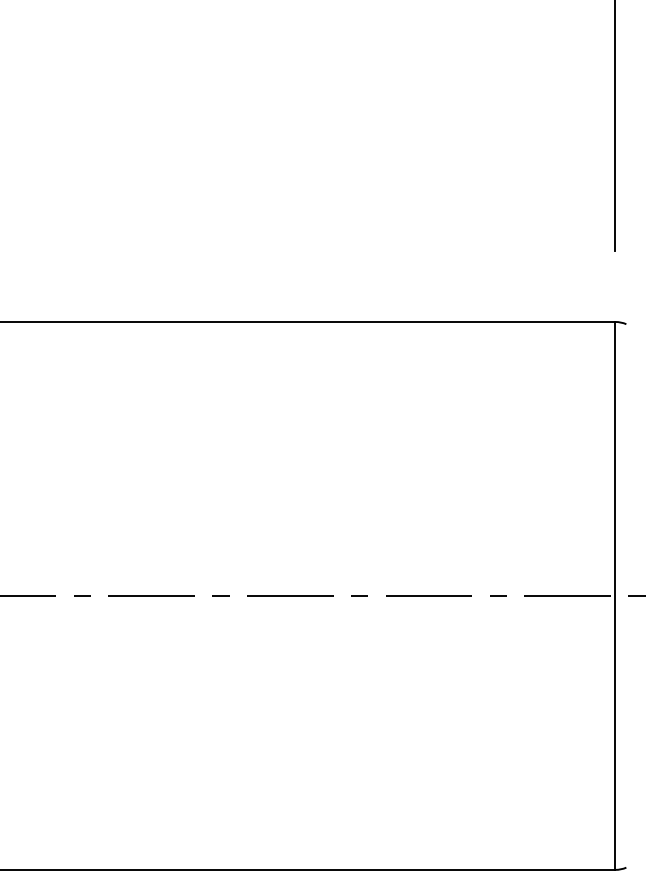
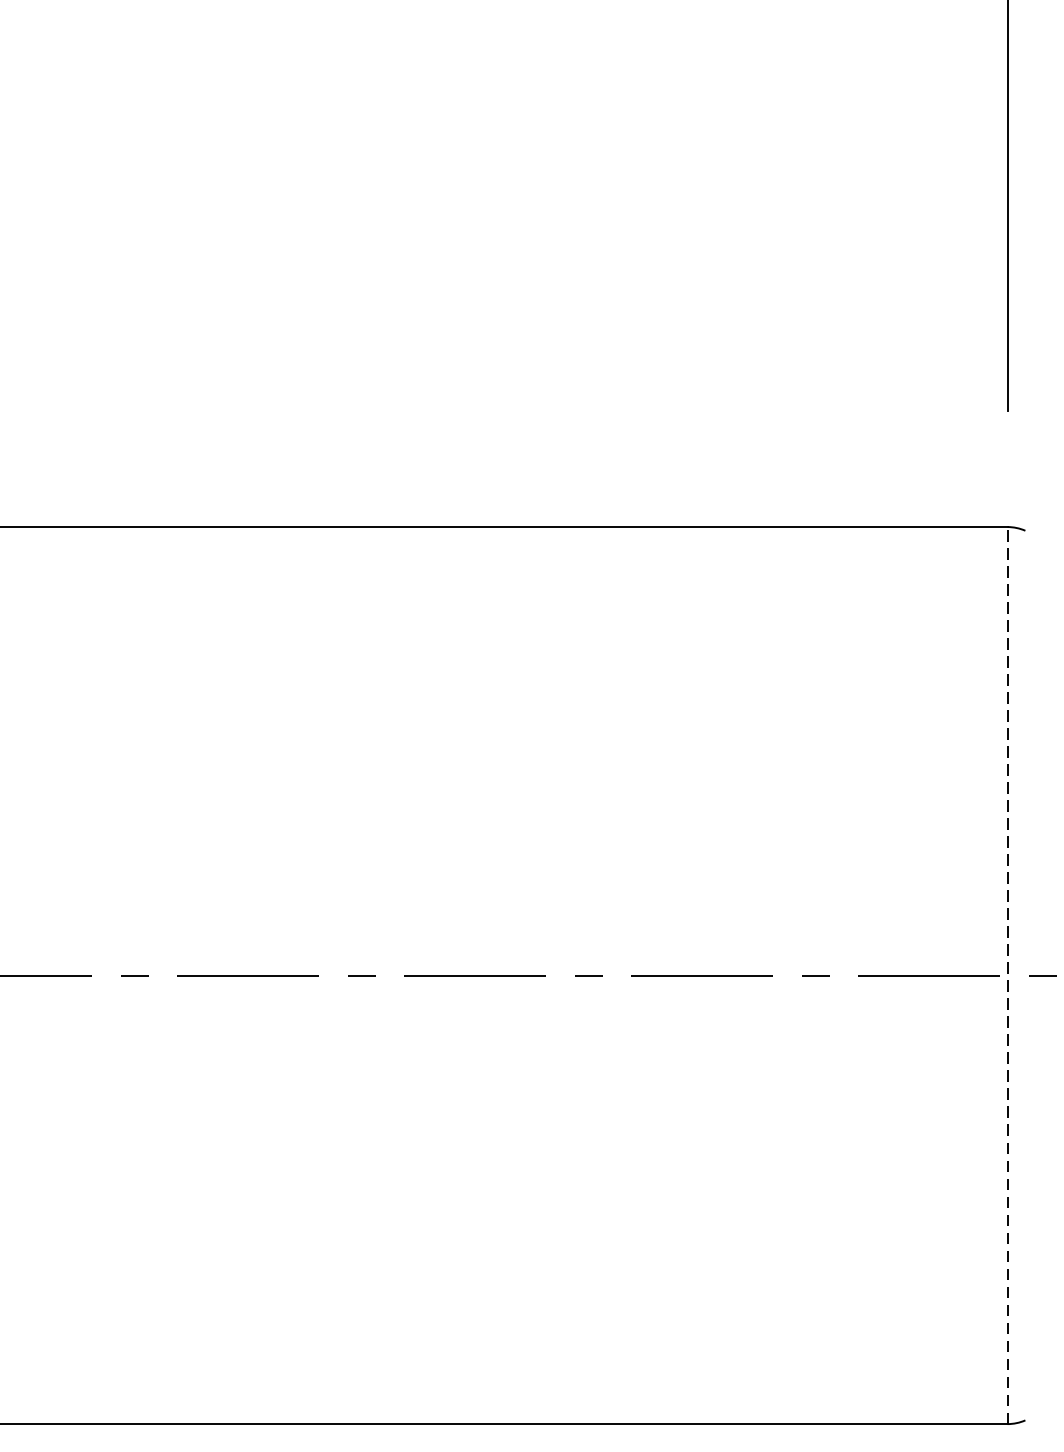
line: (615, 595) -> (1007, 974), solid -> dashed

